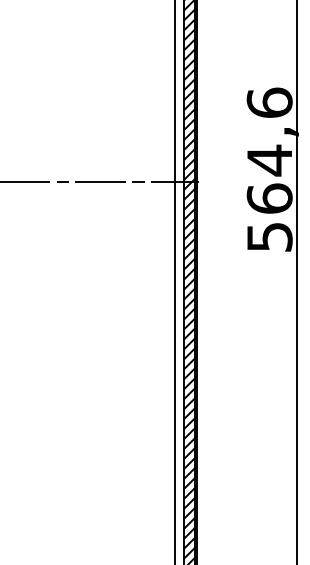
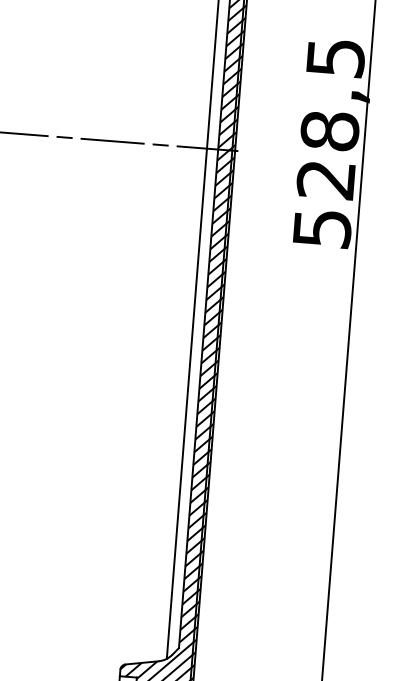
text: (269, 150) -> (330, 118), 564,6 -> 528,5

